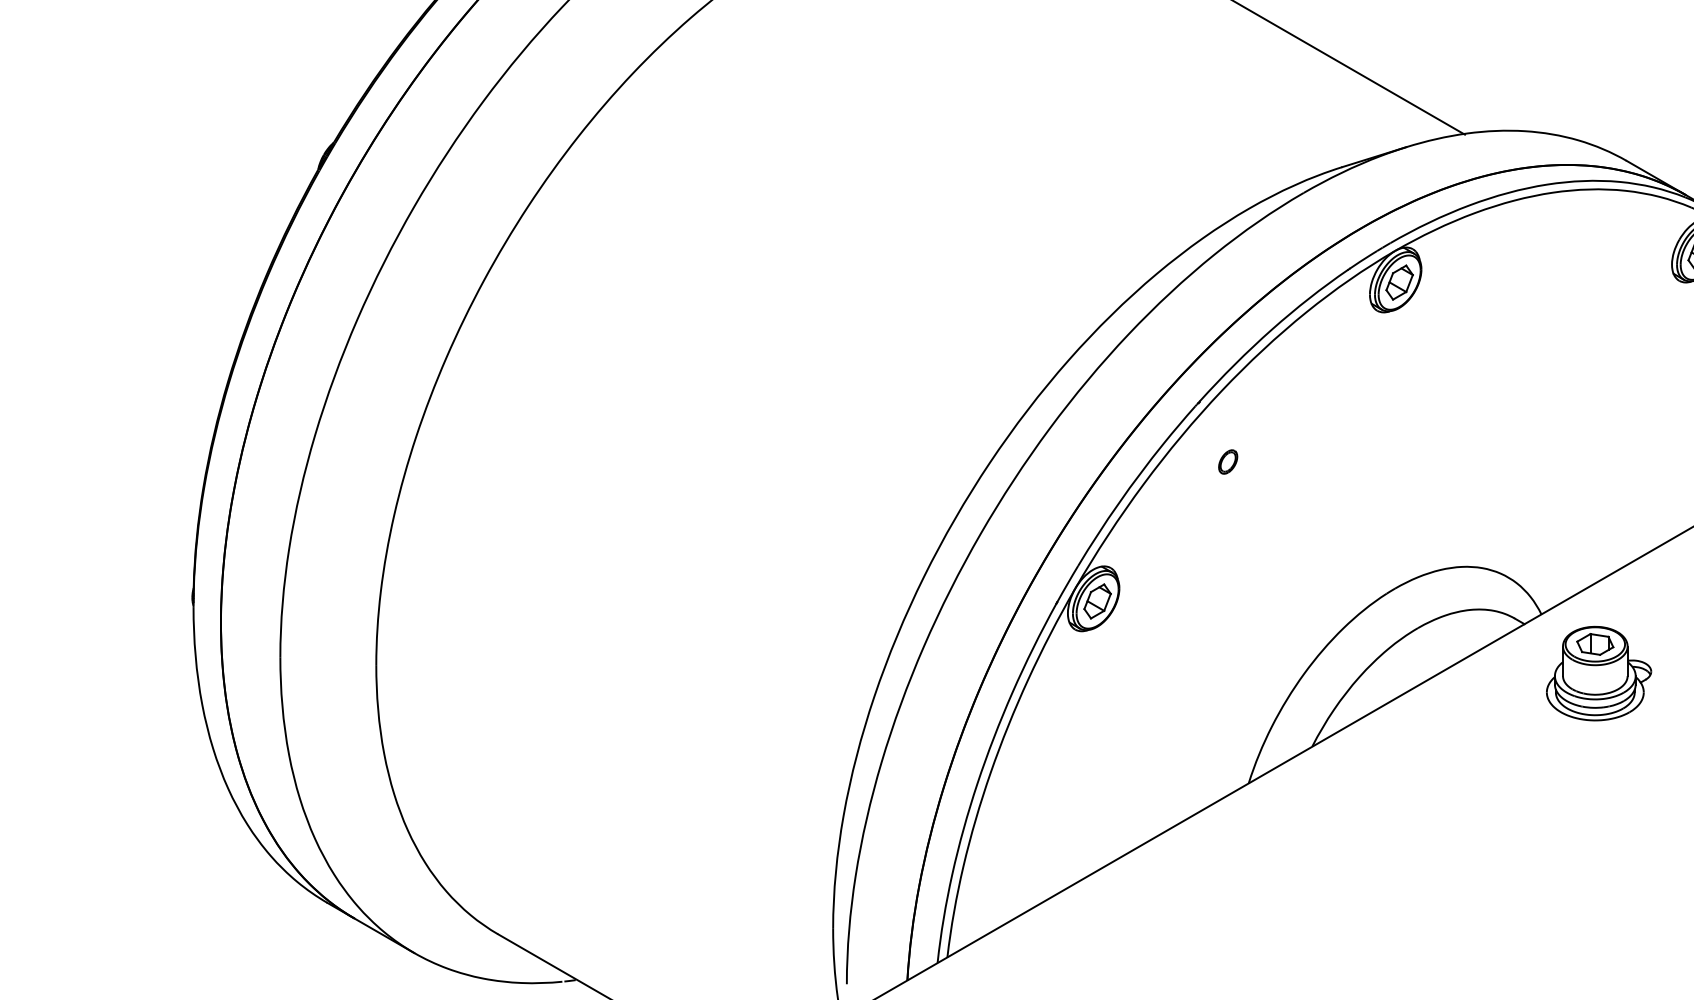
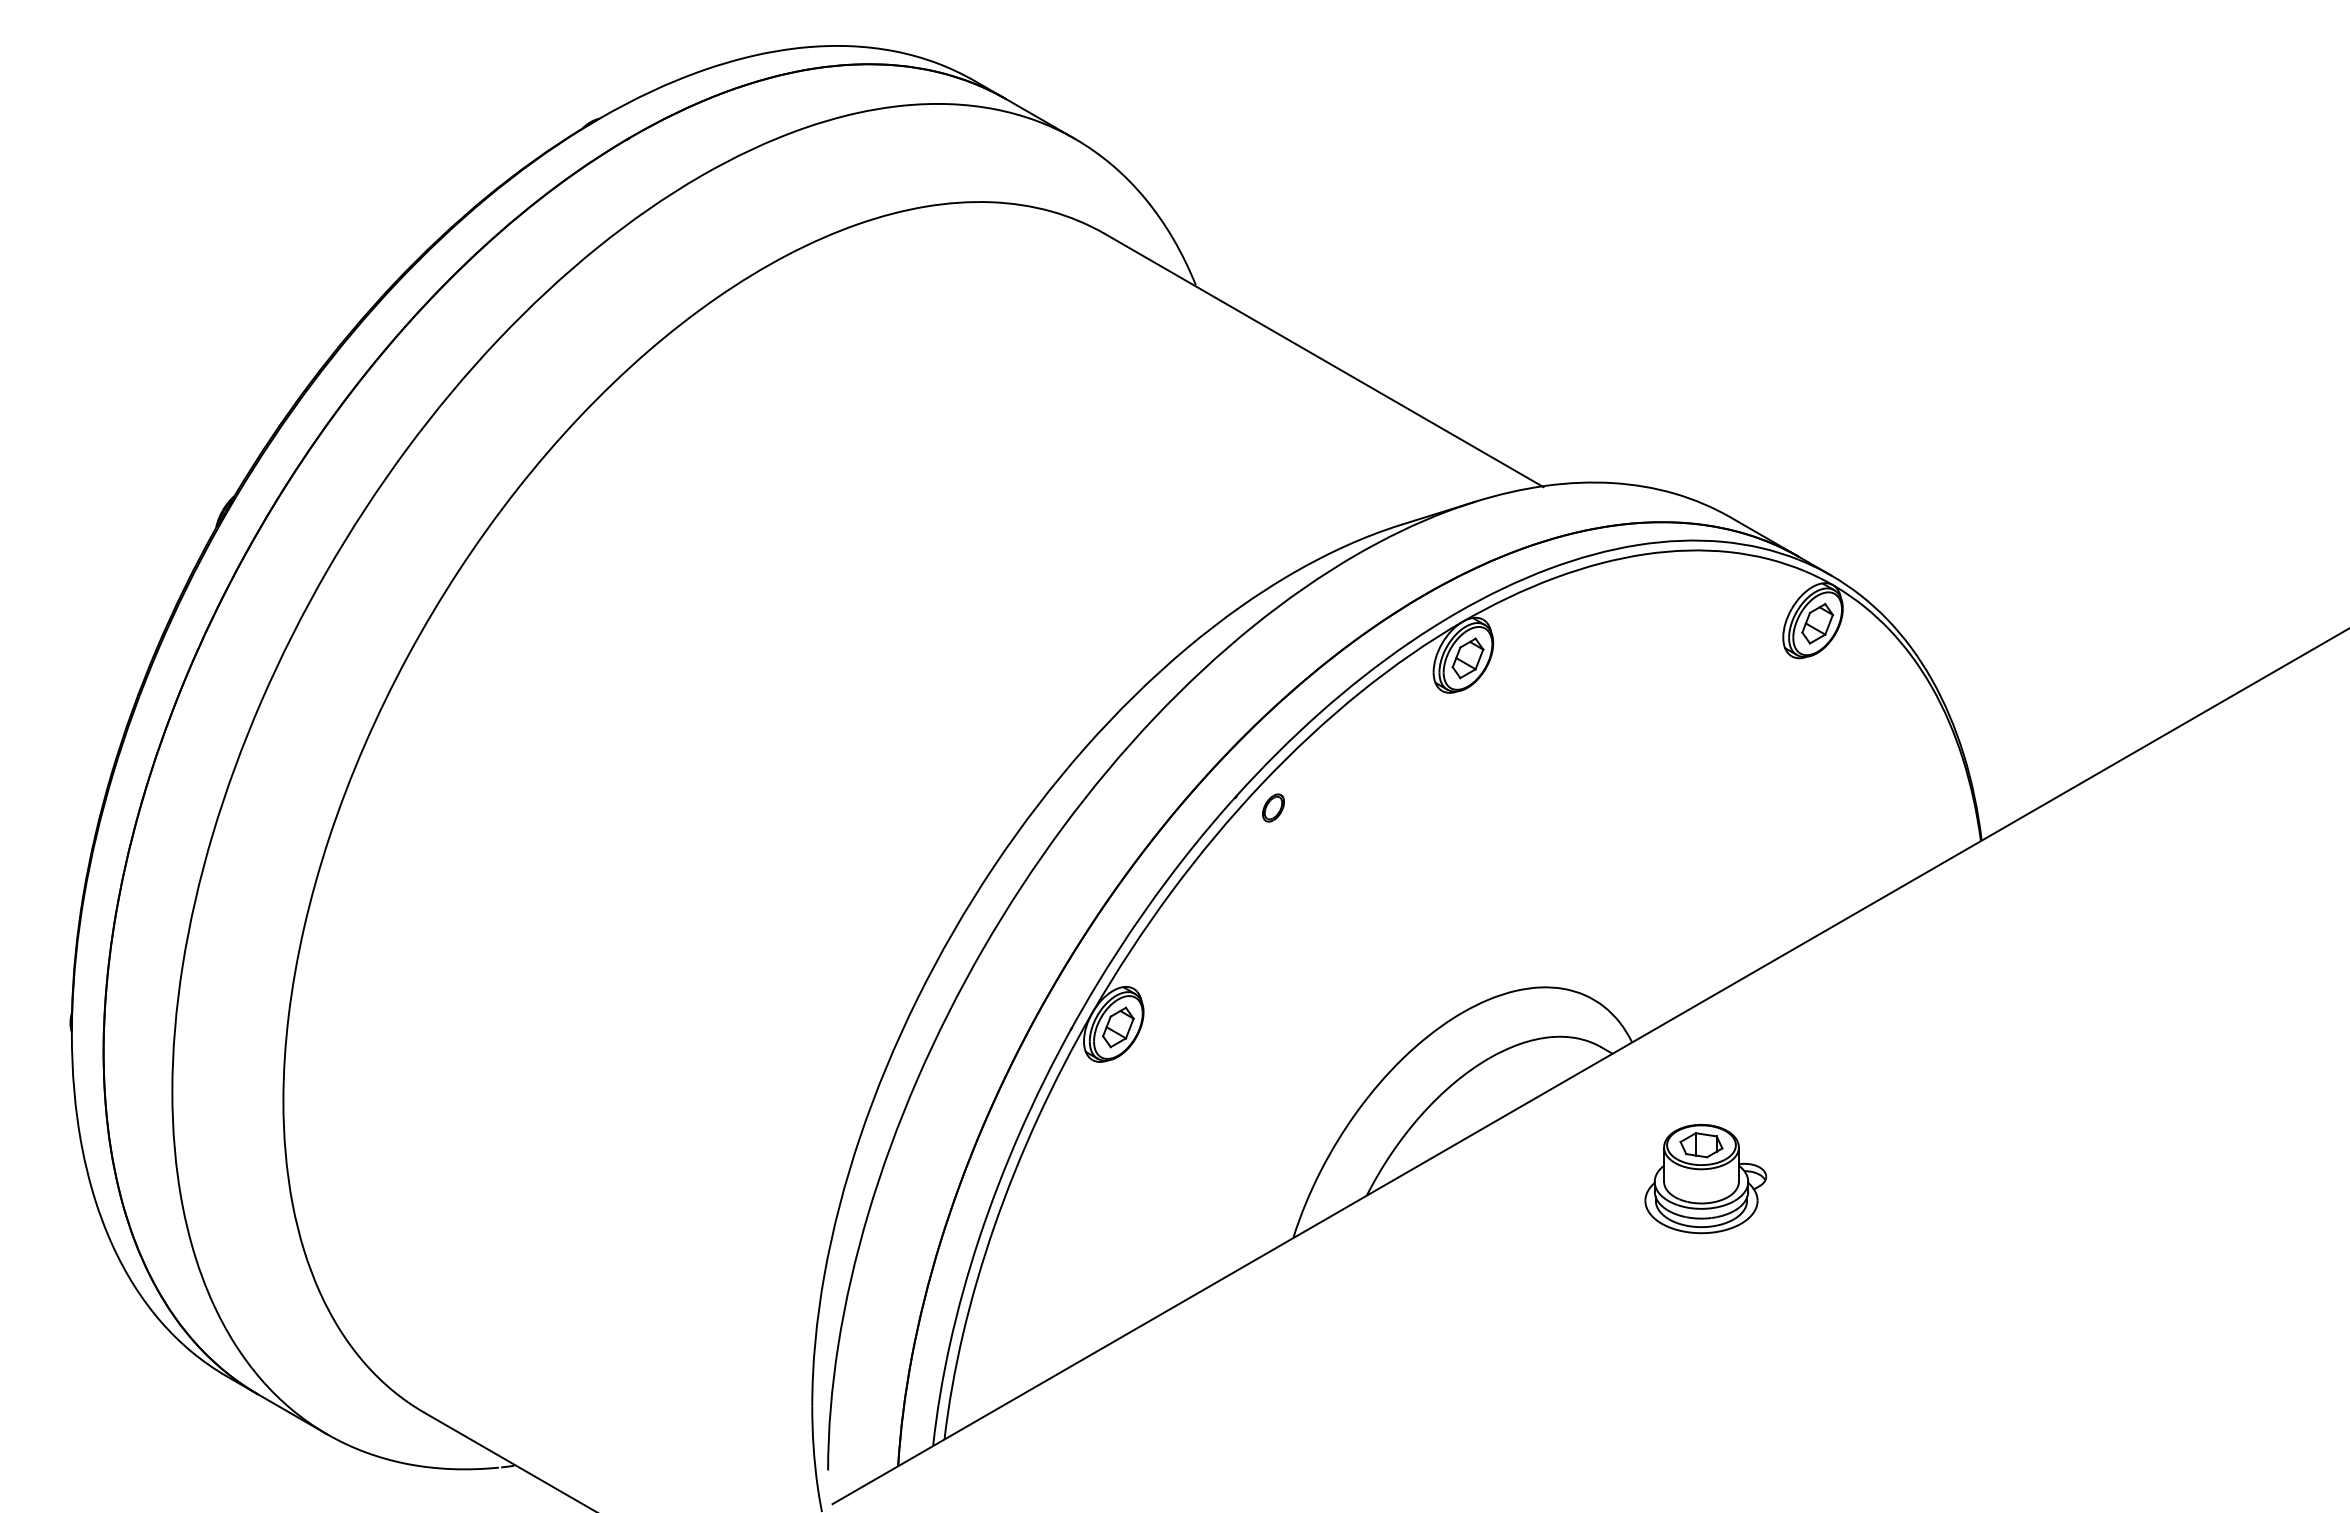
part: (1228, 461) -> (1273, 807), moved
part: (1598, 673) -> (1705, 1178), moved

